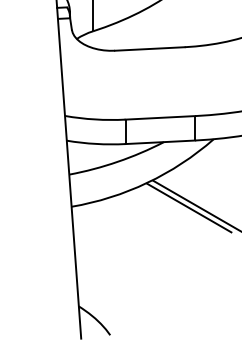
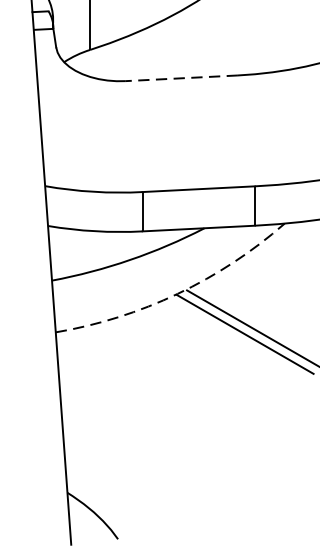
line: (149, 48) -> (181, 77), solid -> dashed
arc: (147, 182) -> (177, 293), solid -> dashed

